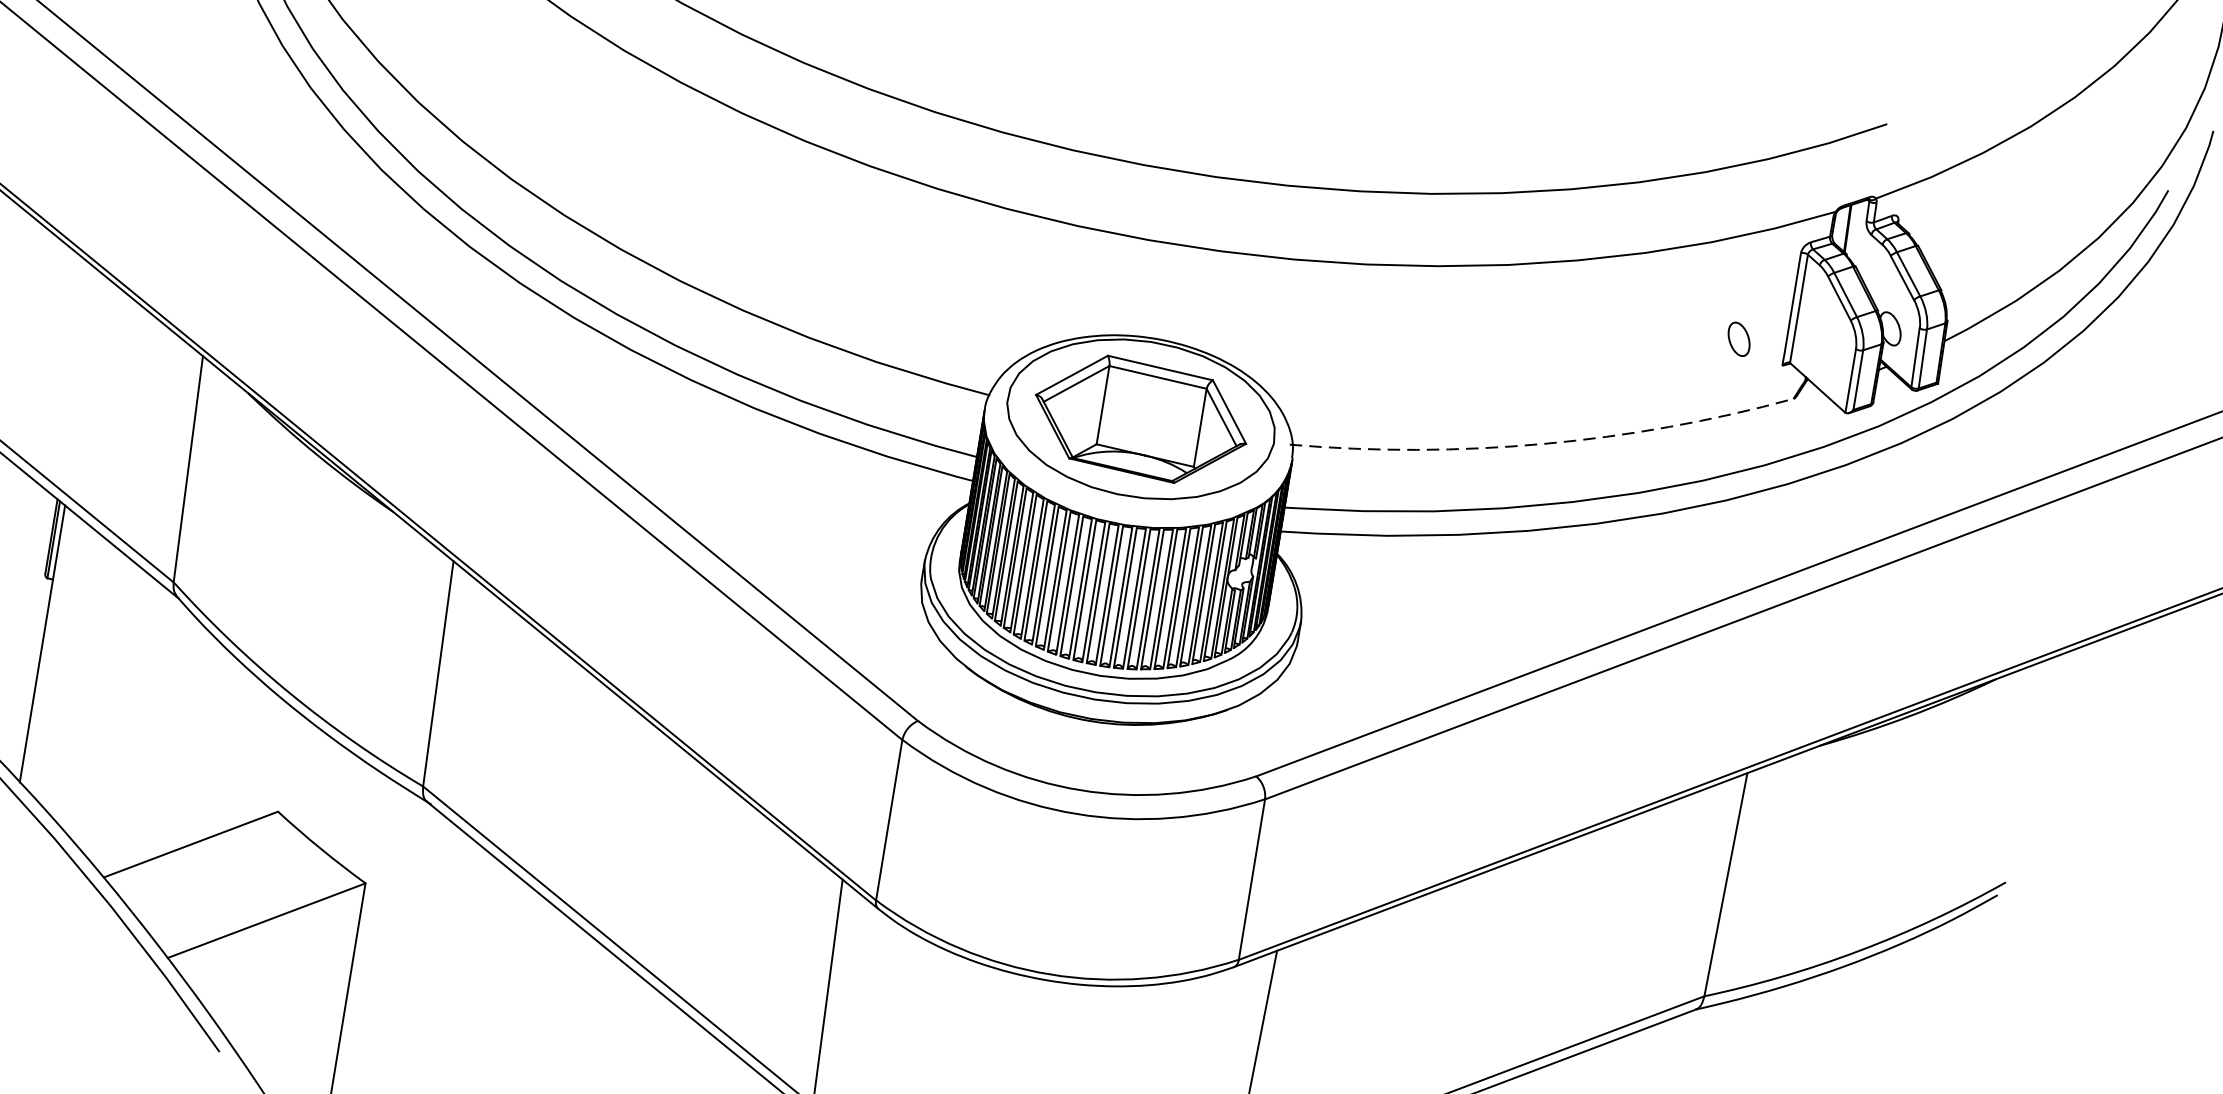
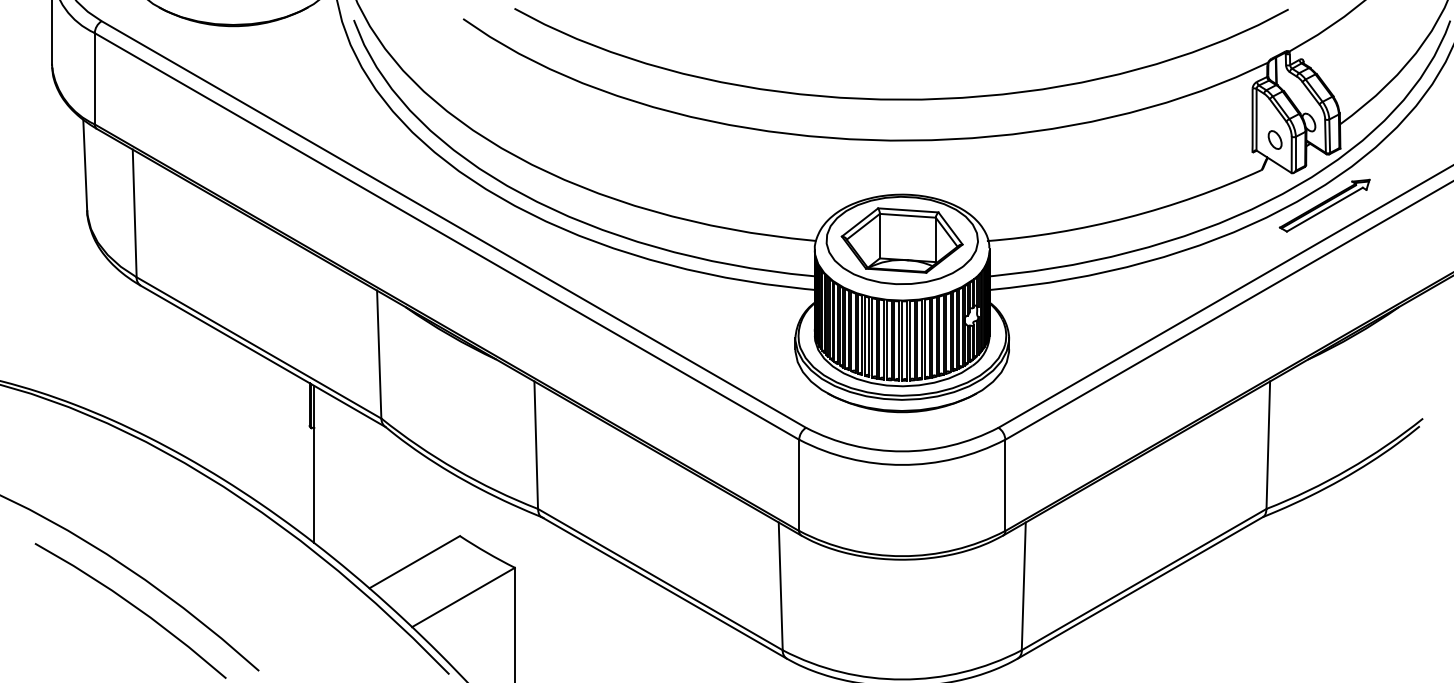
part: (1738, 338) -> (1274, 139), moved
arc: (1543, 443) -> (1127, 217), dashed -> solid
part: (1893, 479) -> (1324, 205), added

